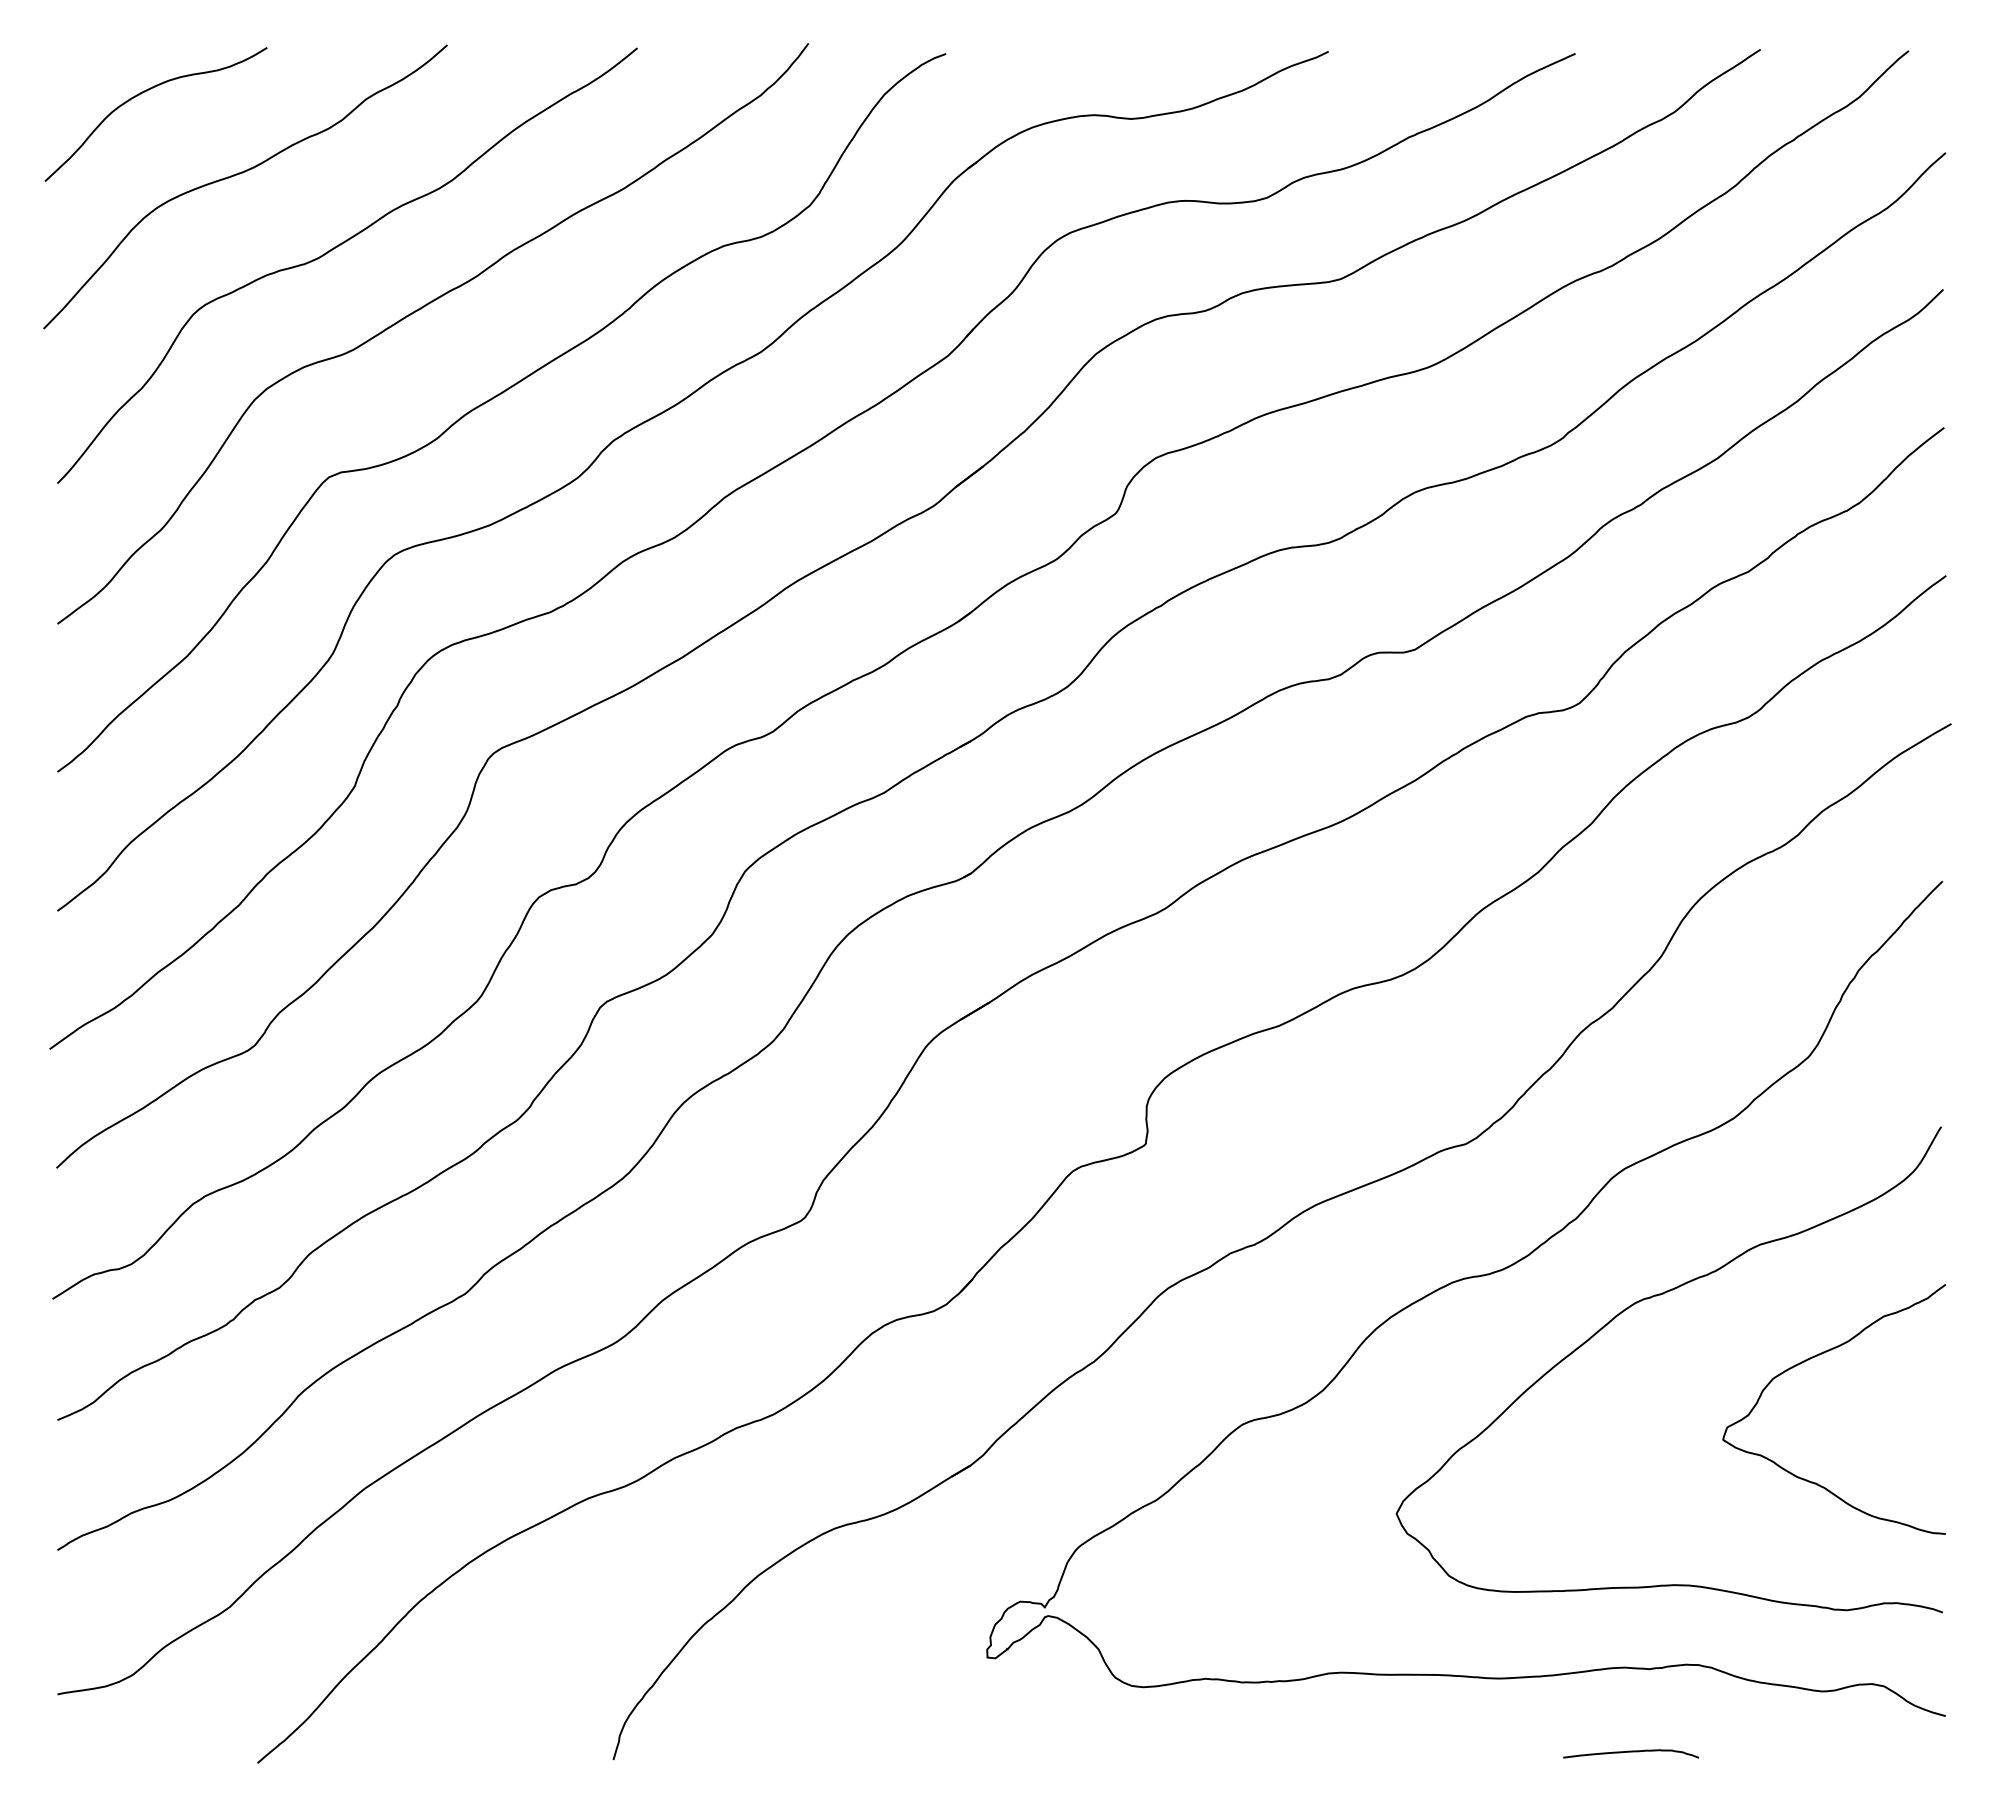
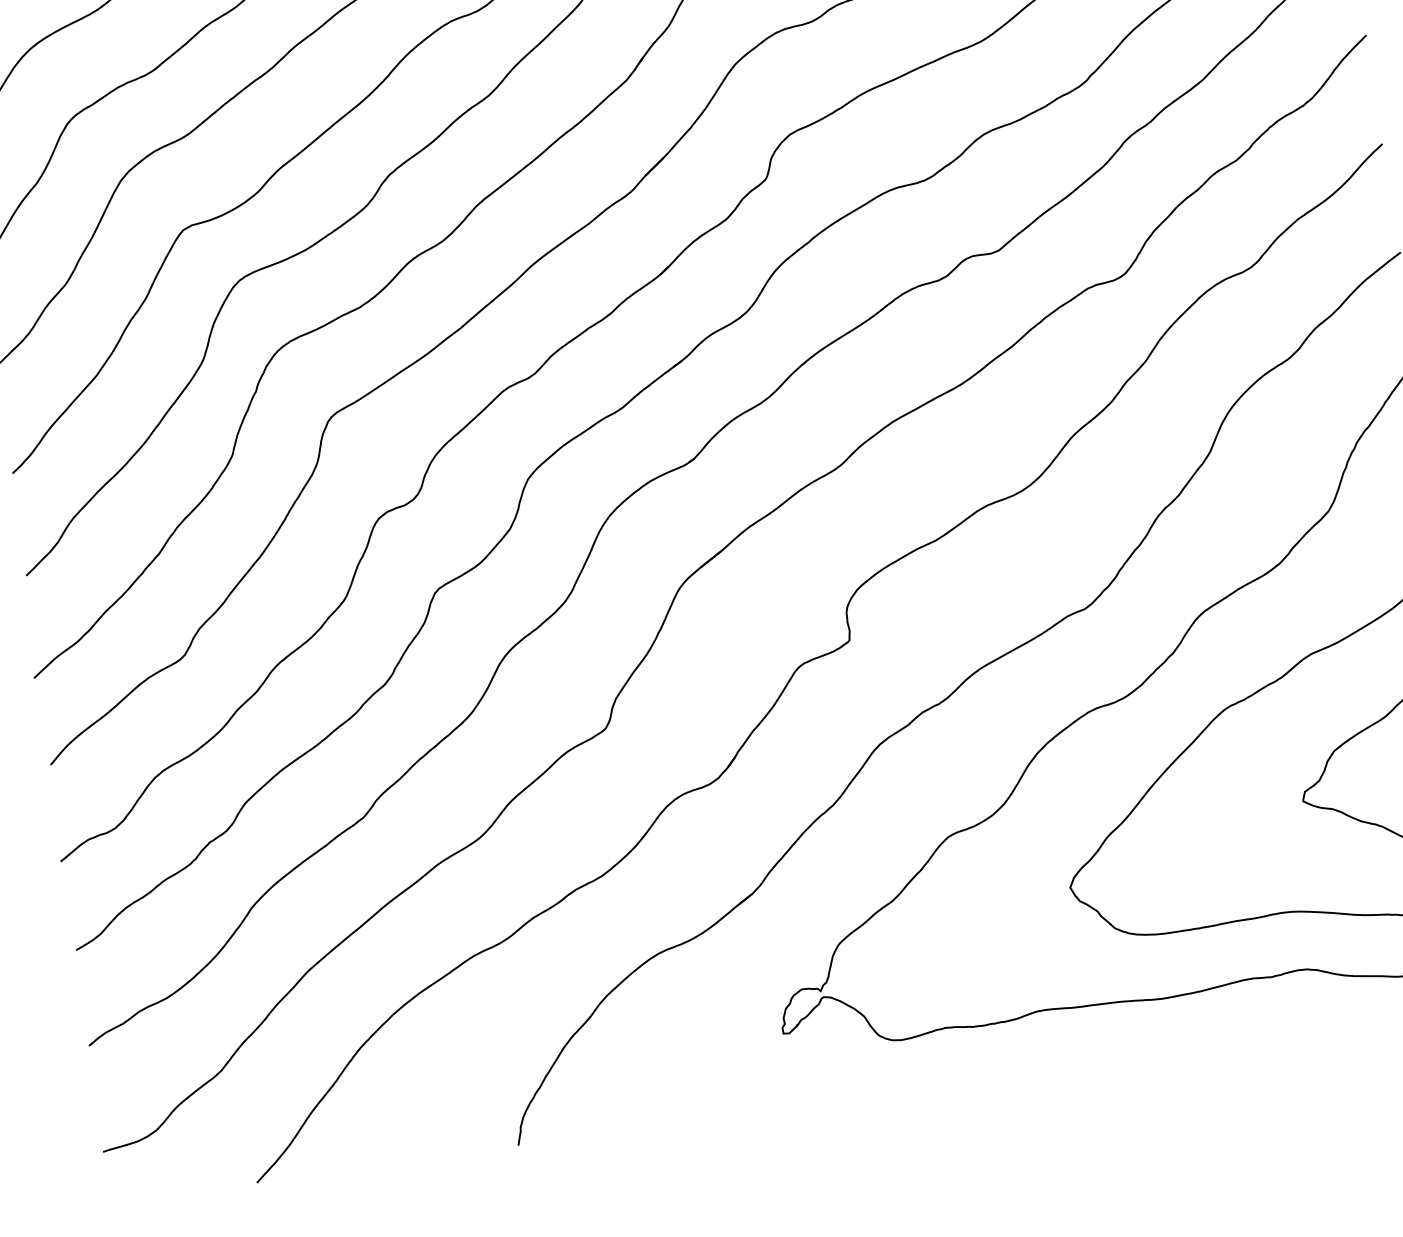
curve: (1631, 1752) -> (1266, 1040), removed

